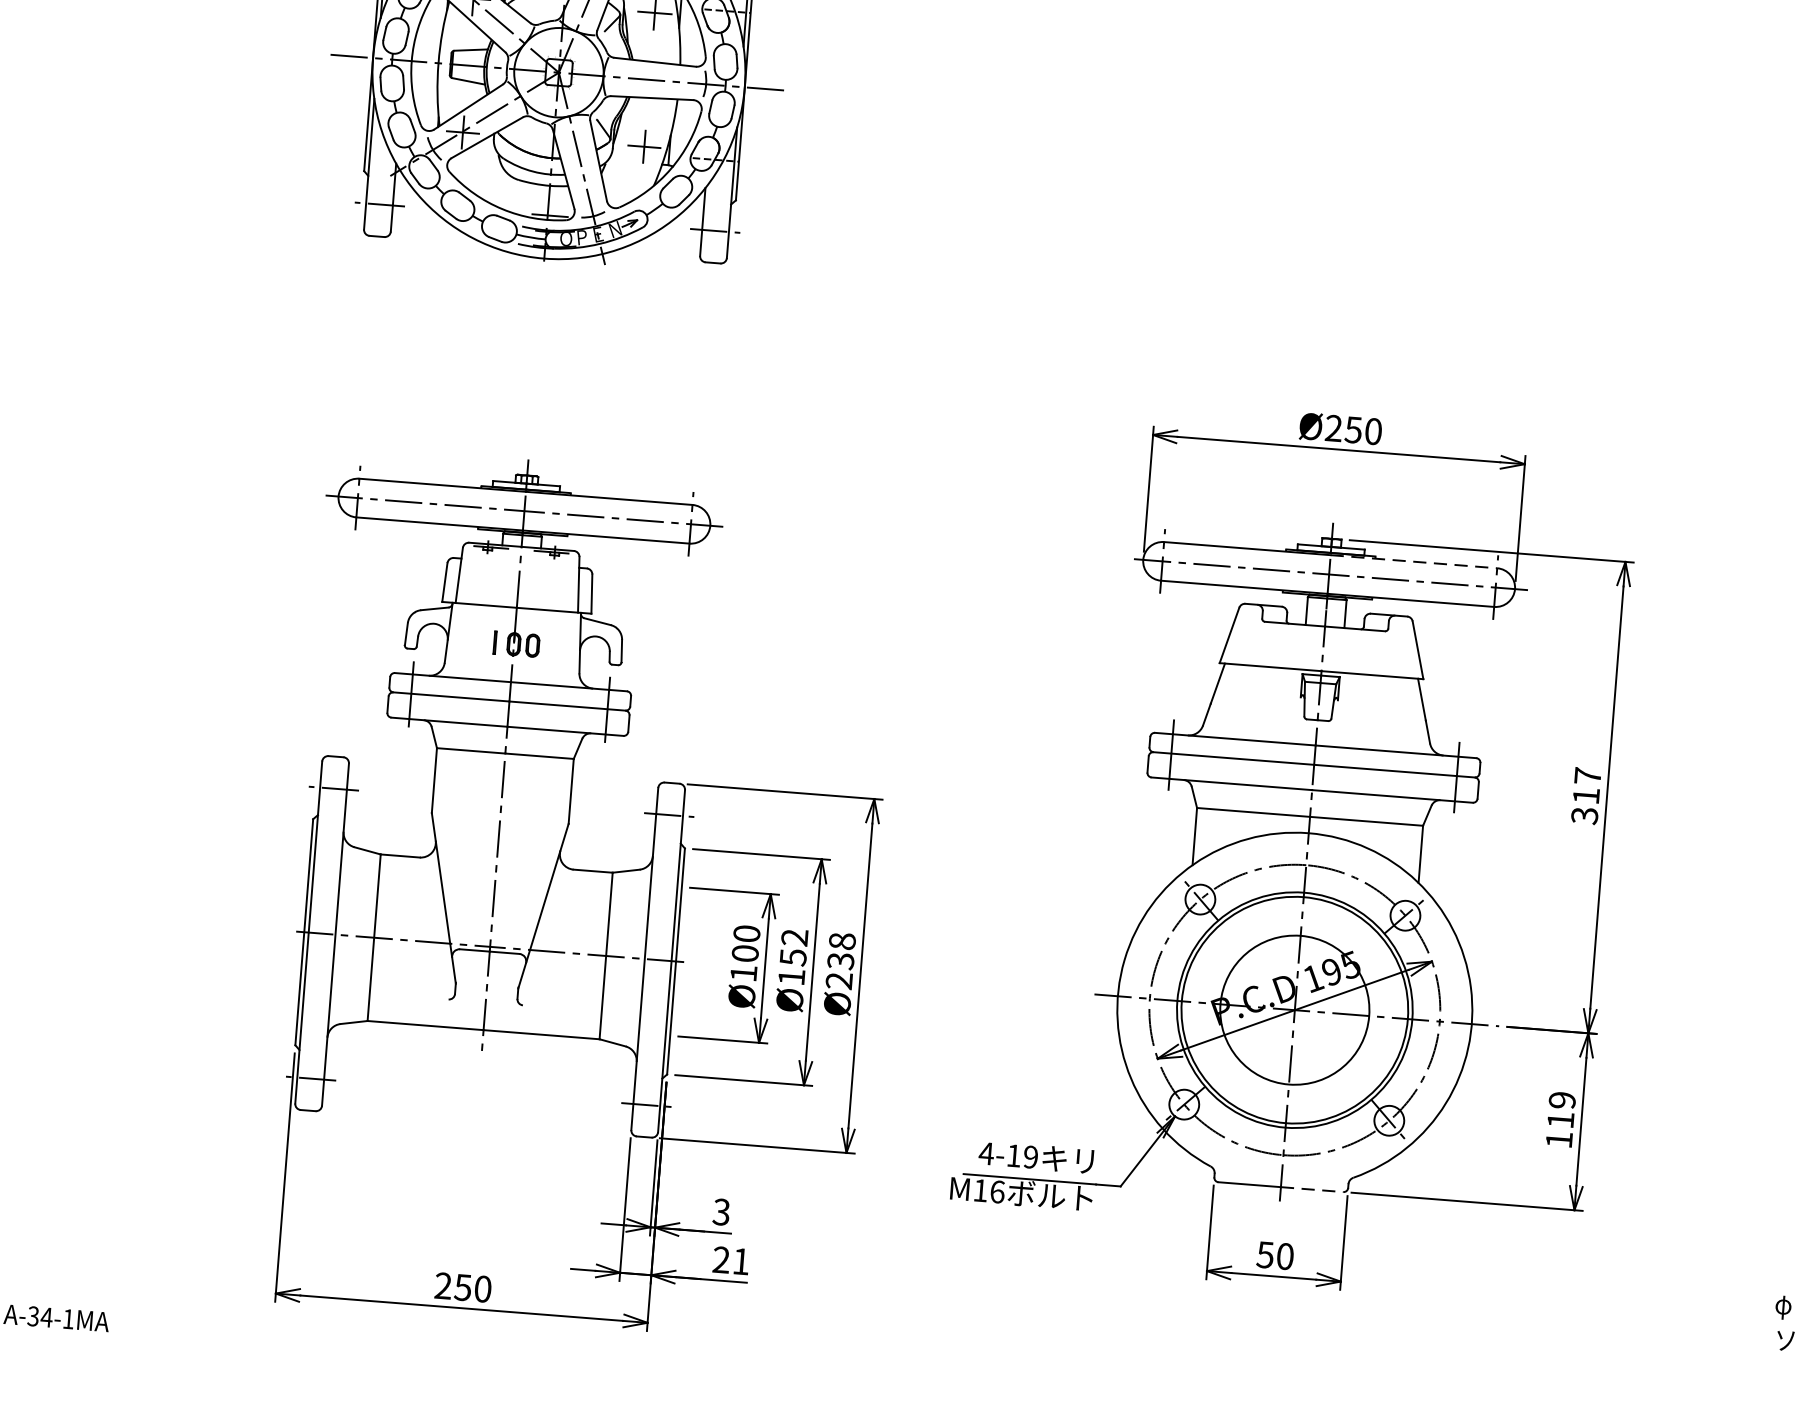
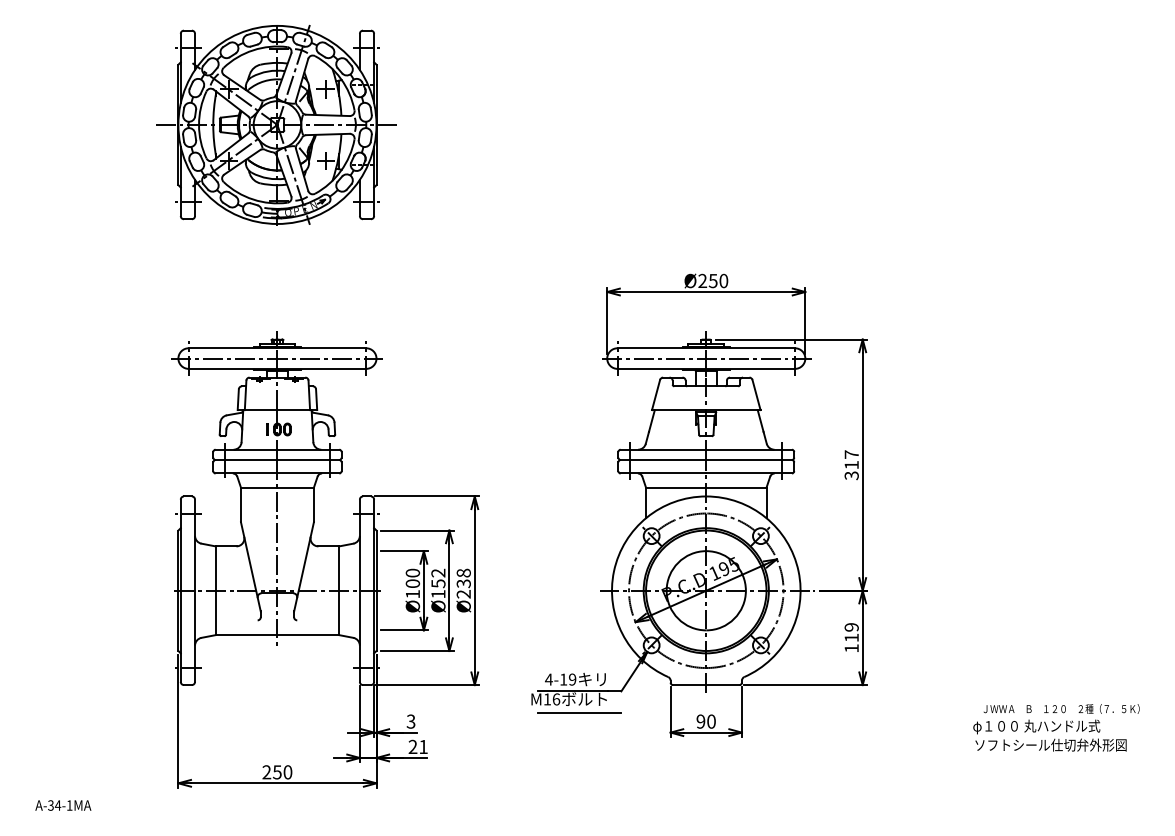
line: (1415, 562) -> (751, 348), dashed -> solid
line: (1311, 1190) -> (722, 685), dashed -> solid
line: (1038, 1219) -> (579, 712), added
text: (1264, 1254) -> (700, 721), 50 -> 90

